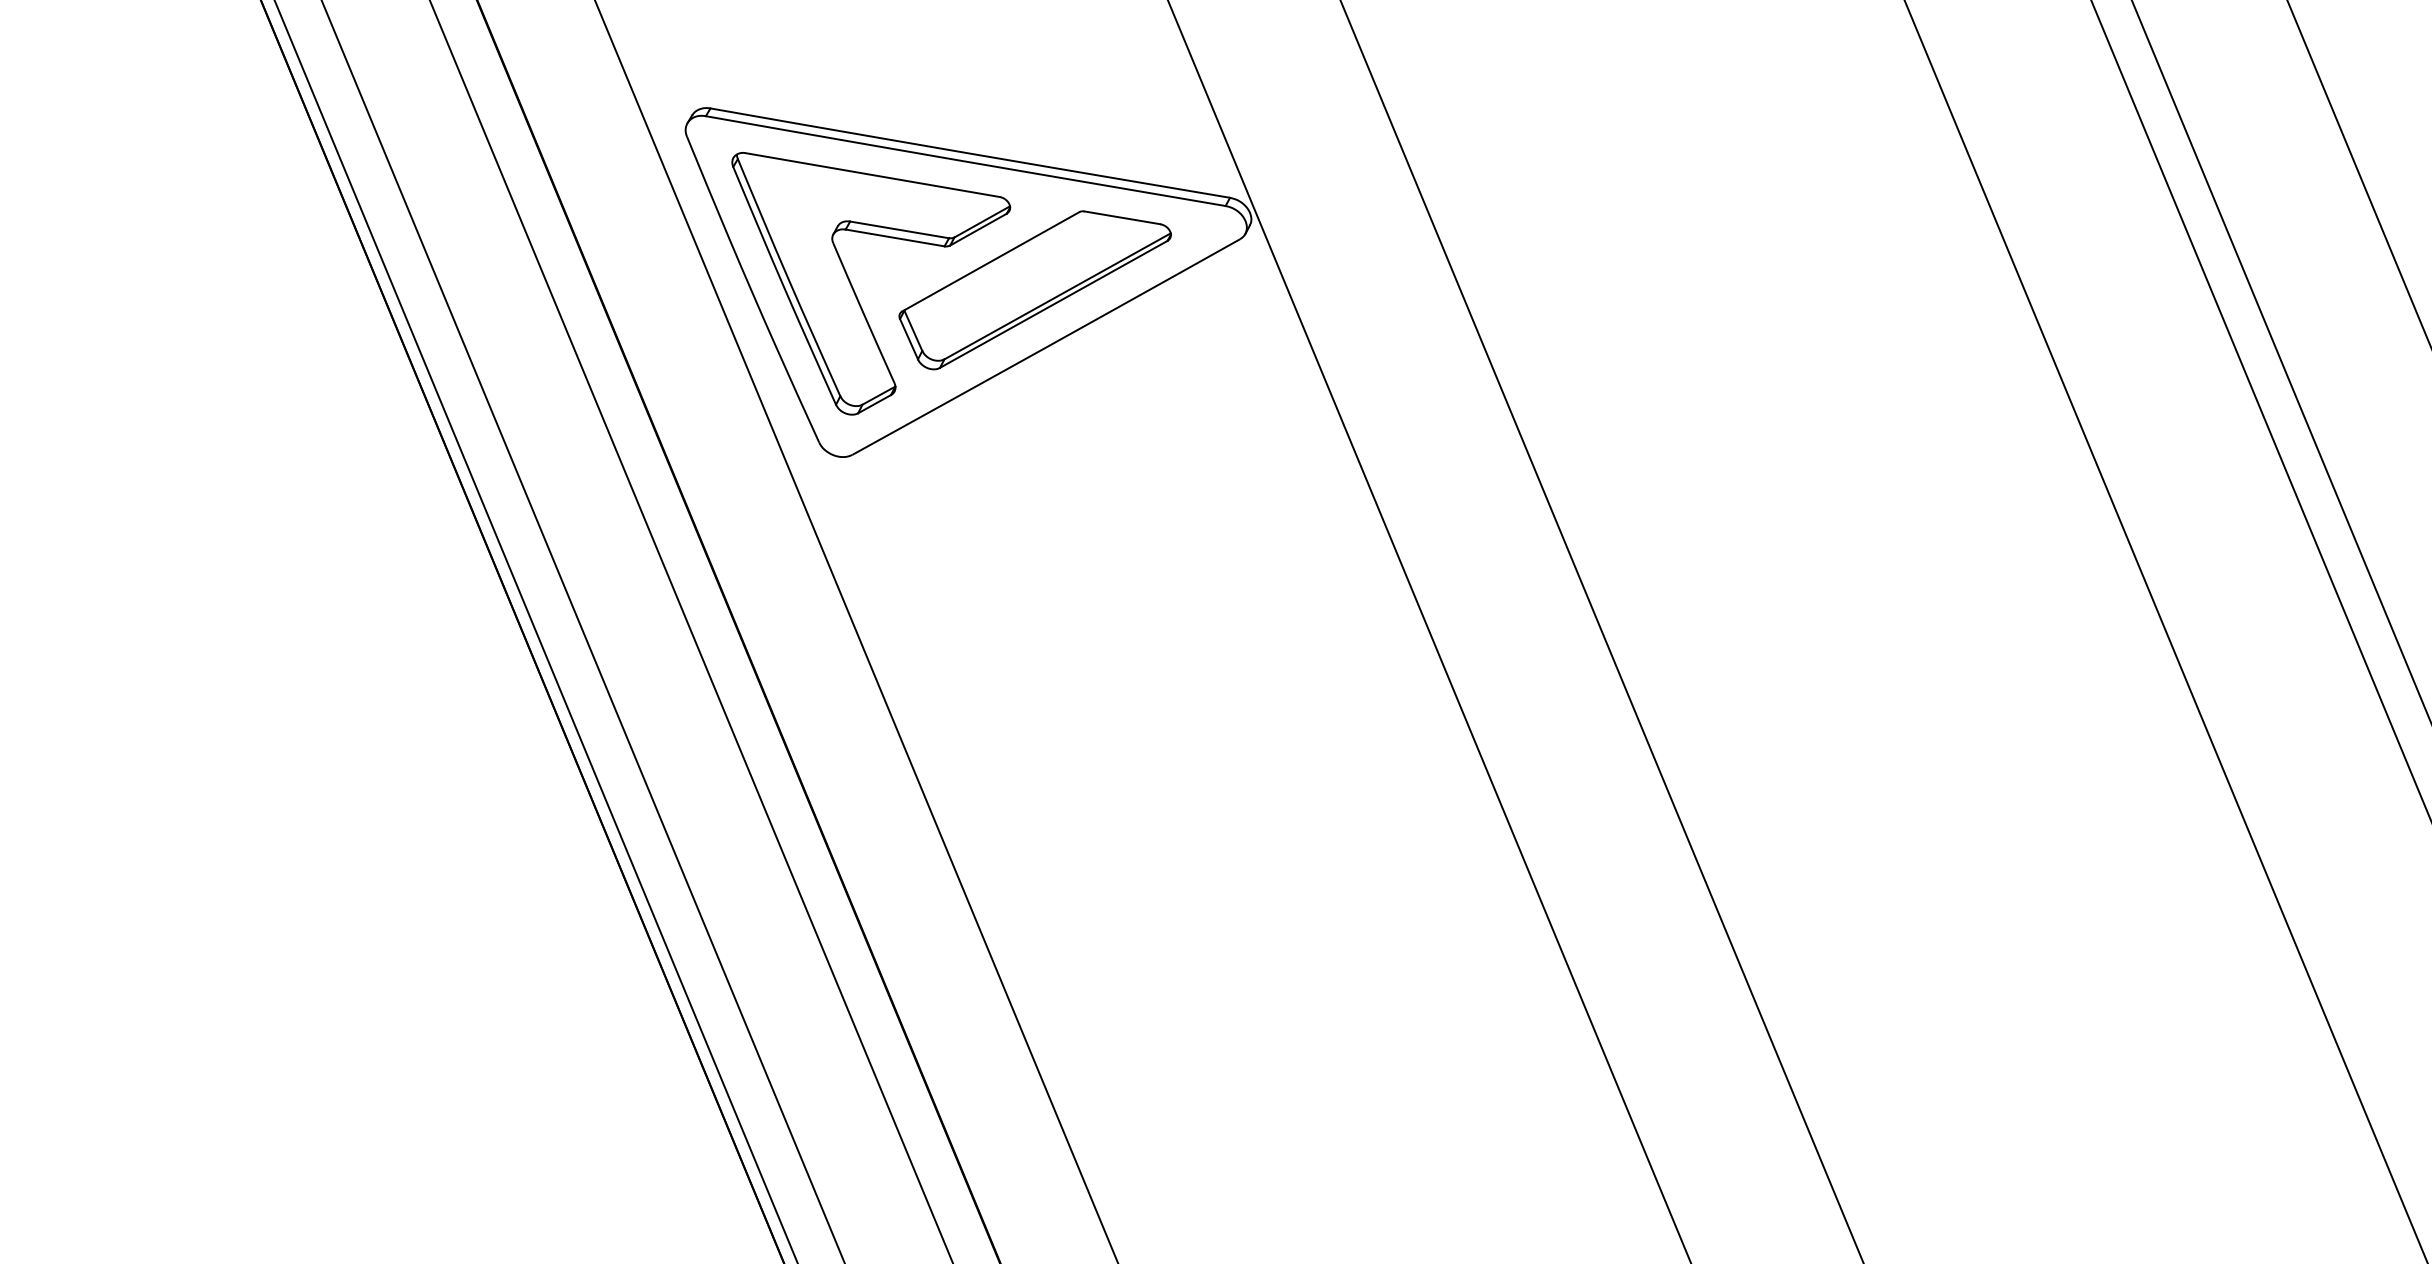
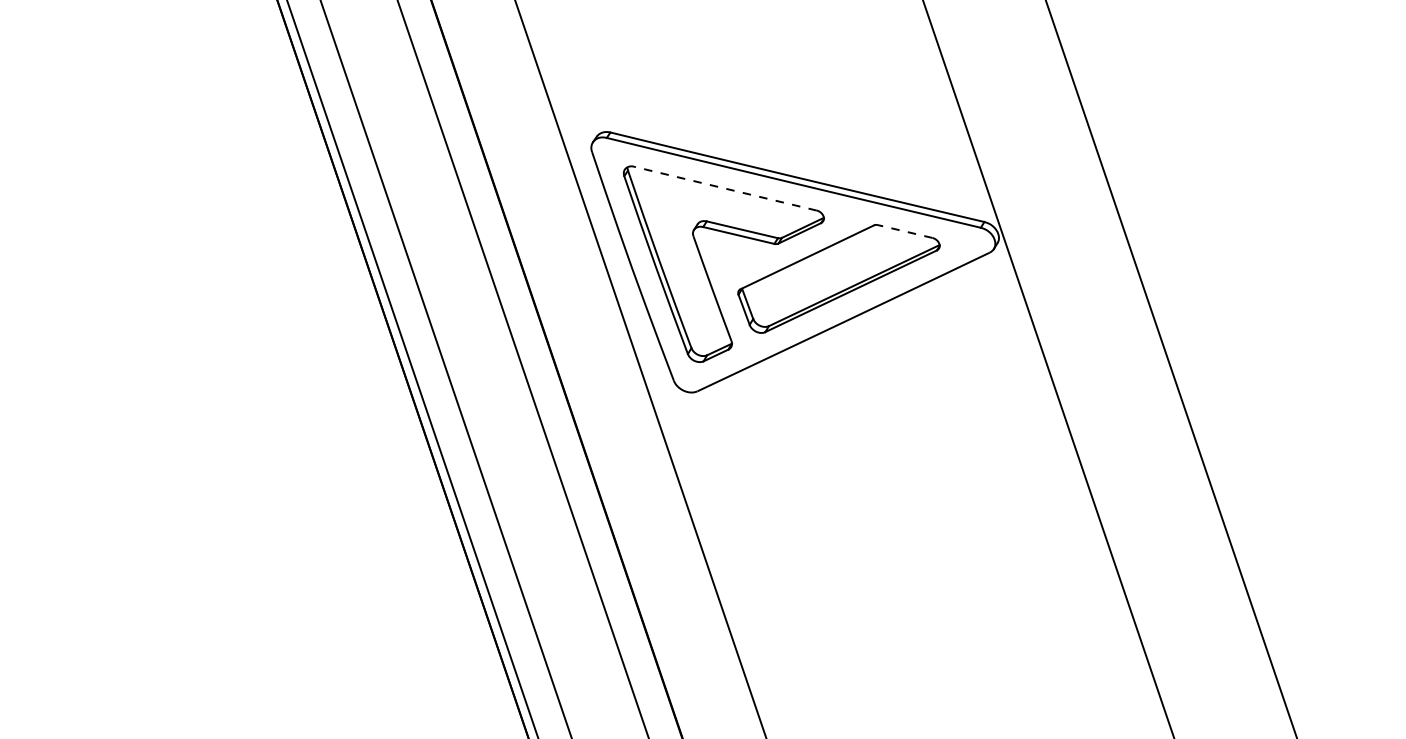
line: (872, 175) -> (725, 188), solid -> dashed
line: (1122, 217) -> (905, 231), solid -> dashed

